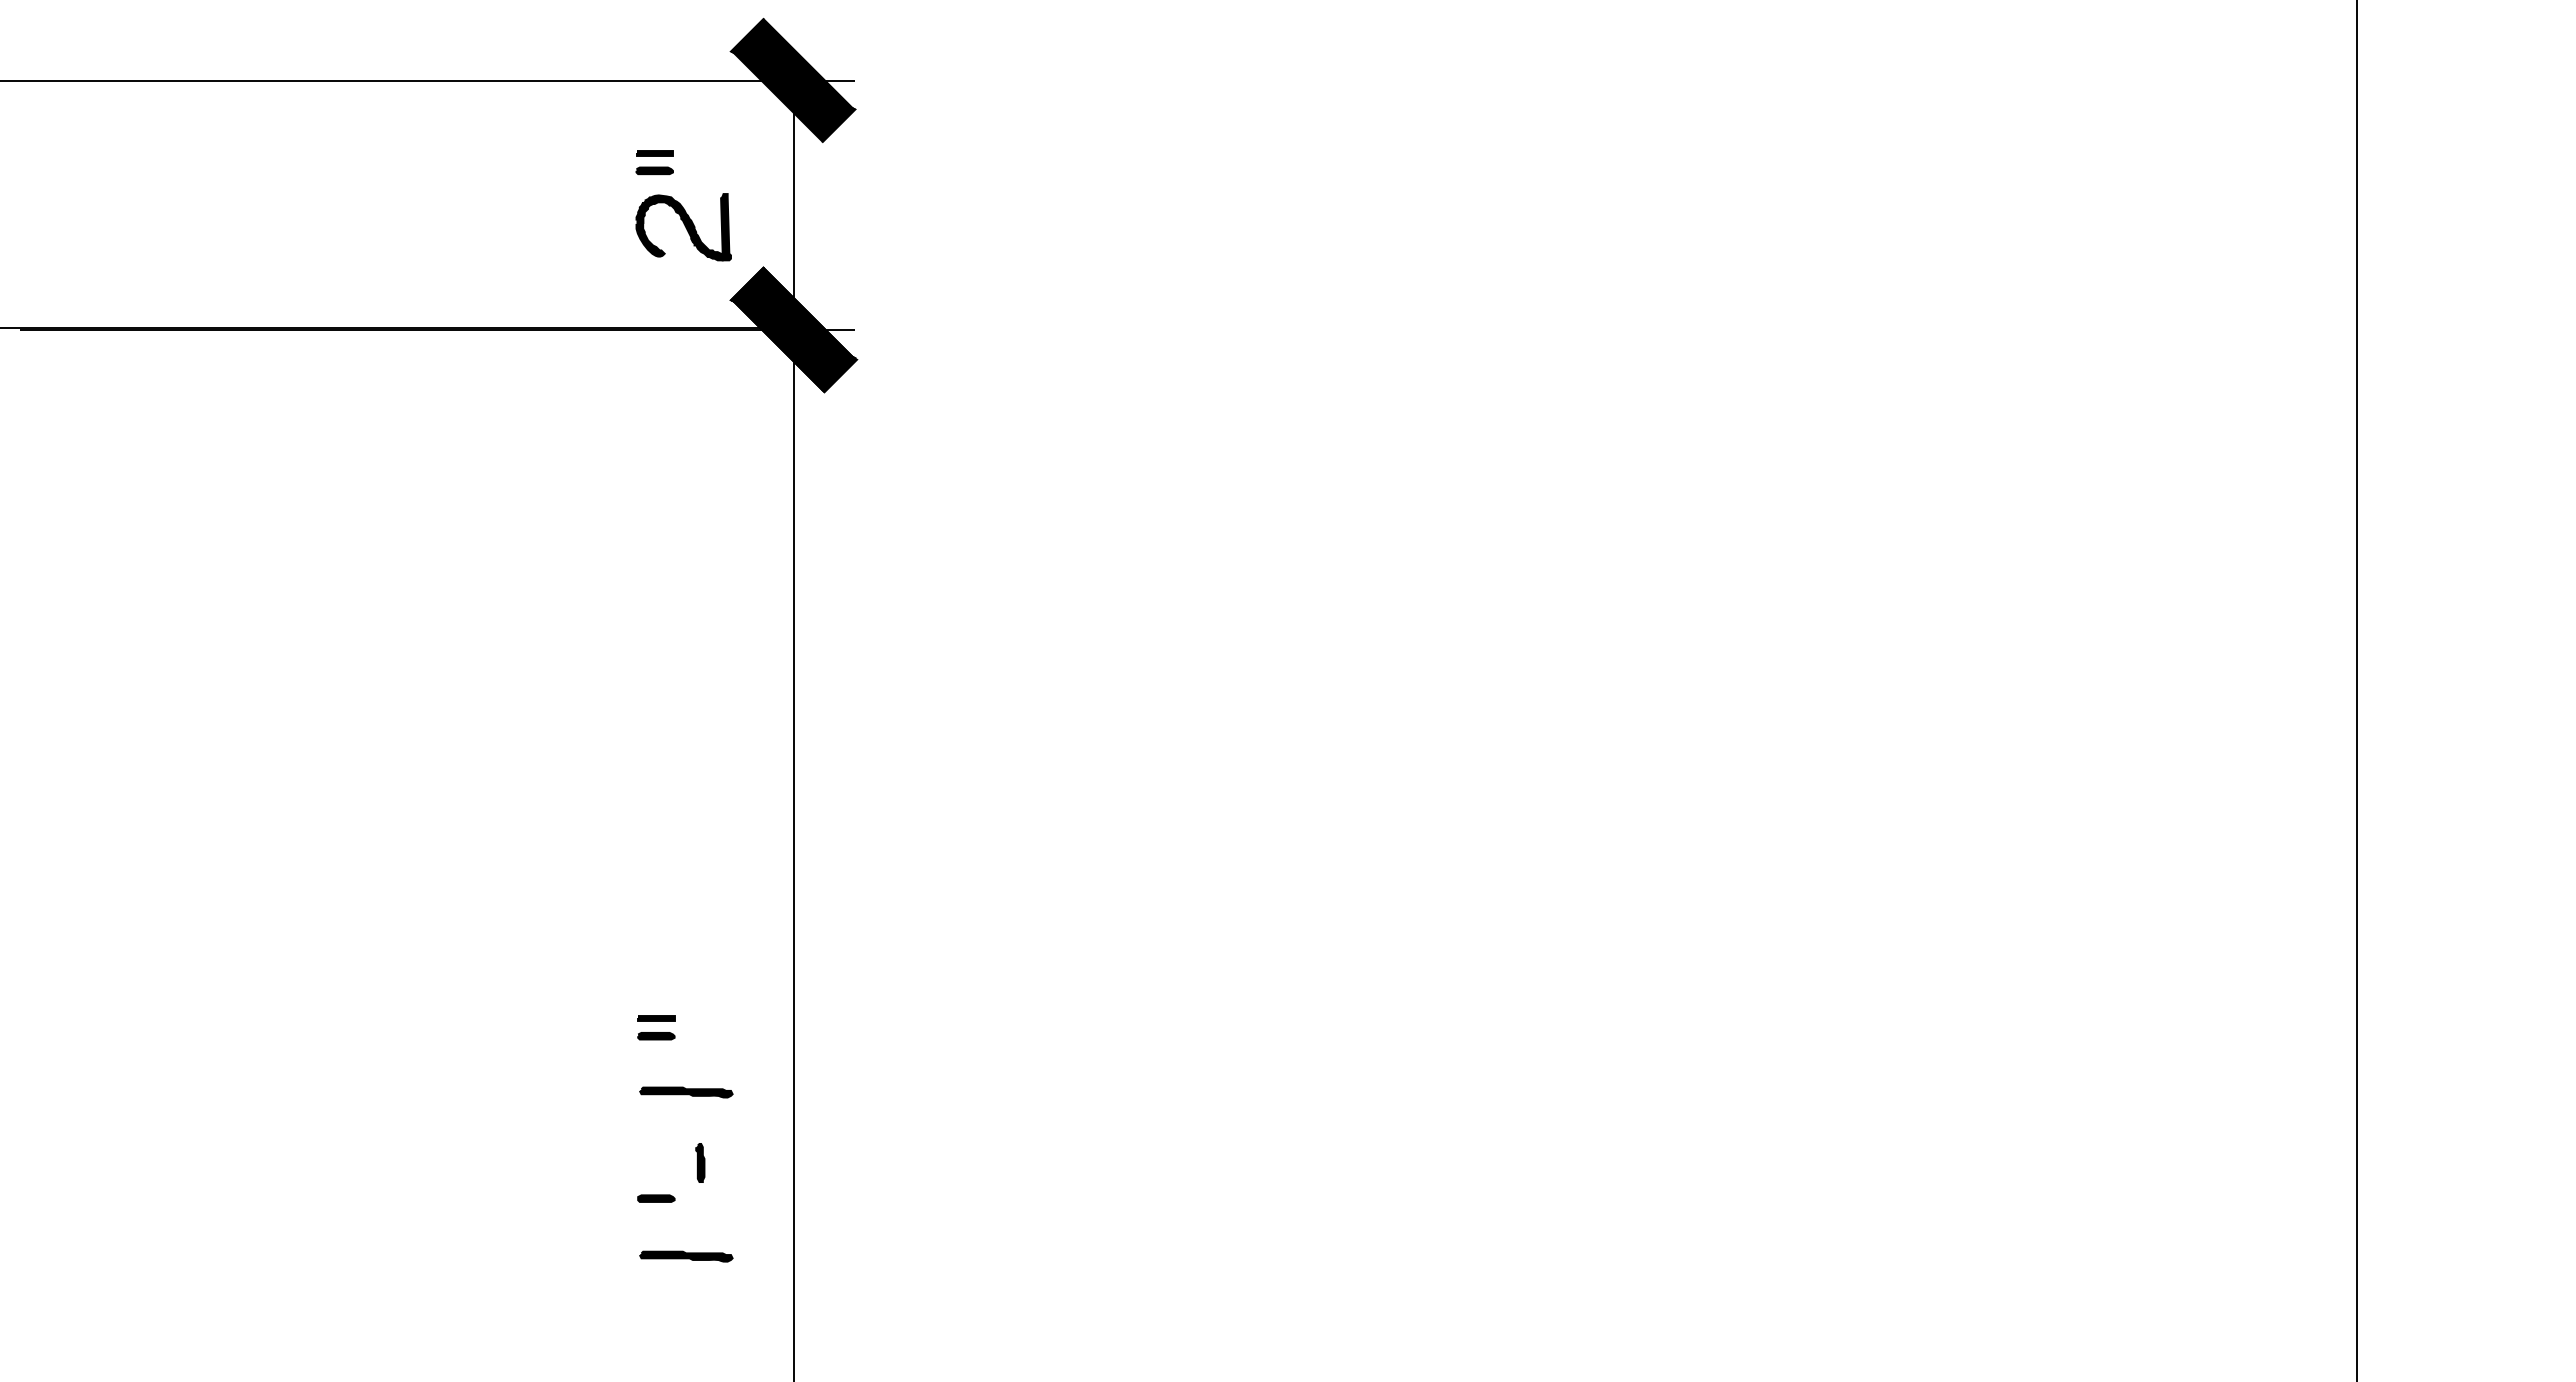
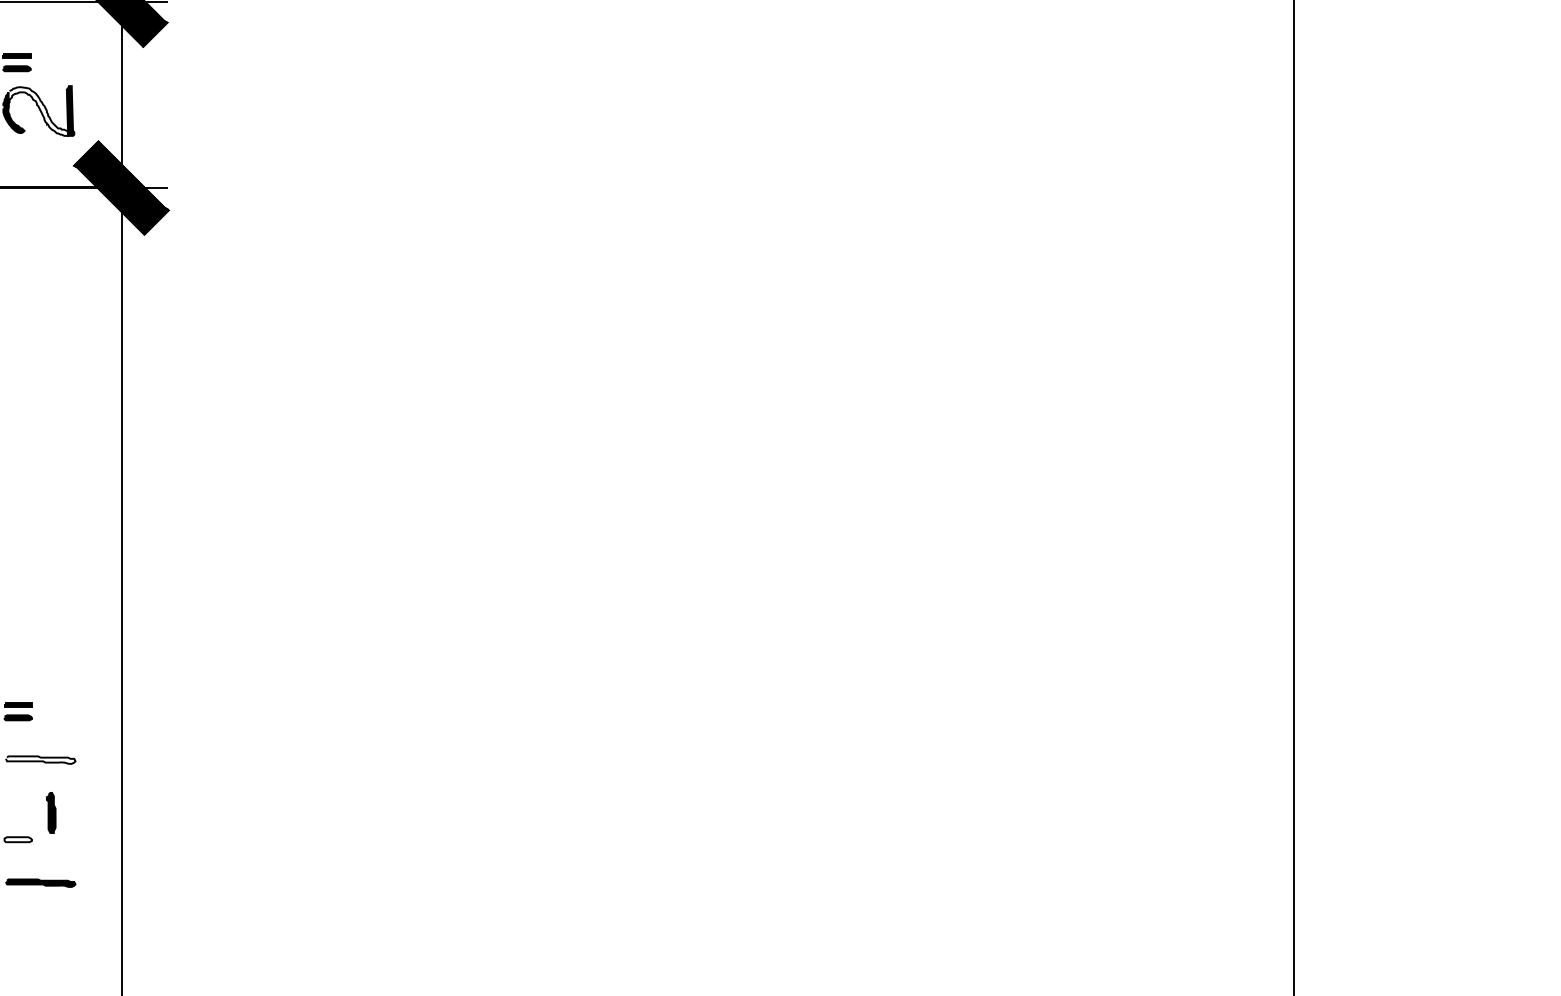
fill: (682, 227) -> (37, 111), removed
fill: (685, 1092) -> (40, 760), removed
part: (700, 1162) -> (51, 812), size x1.4
fill: (656, 1198) -> (18, 839), removed

